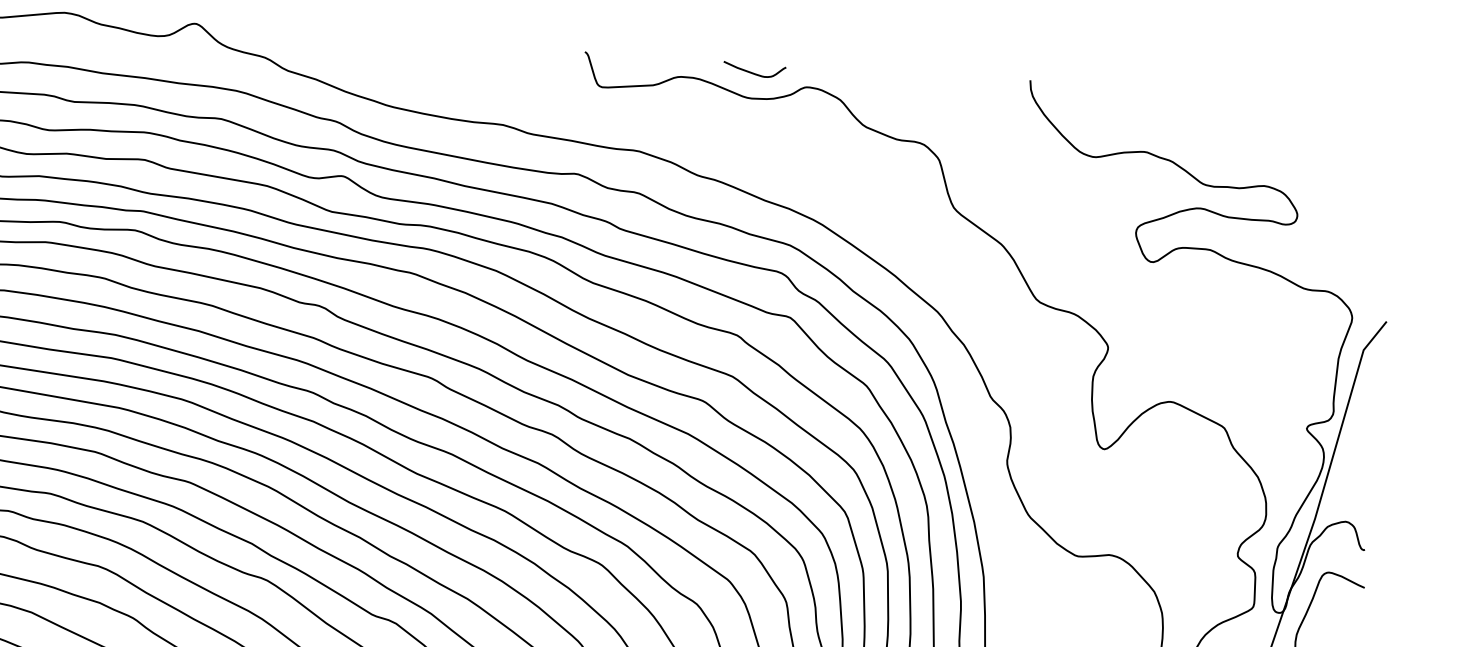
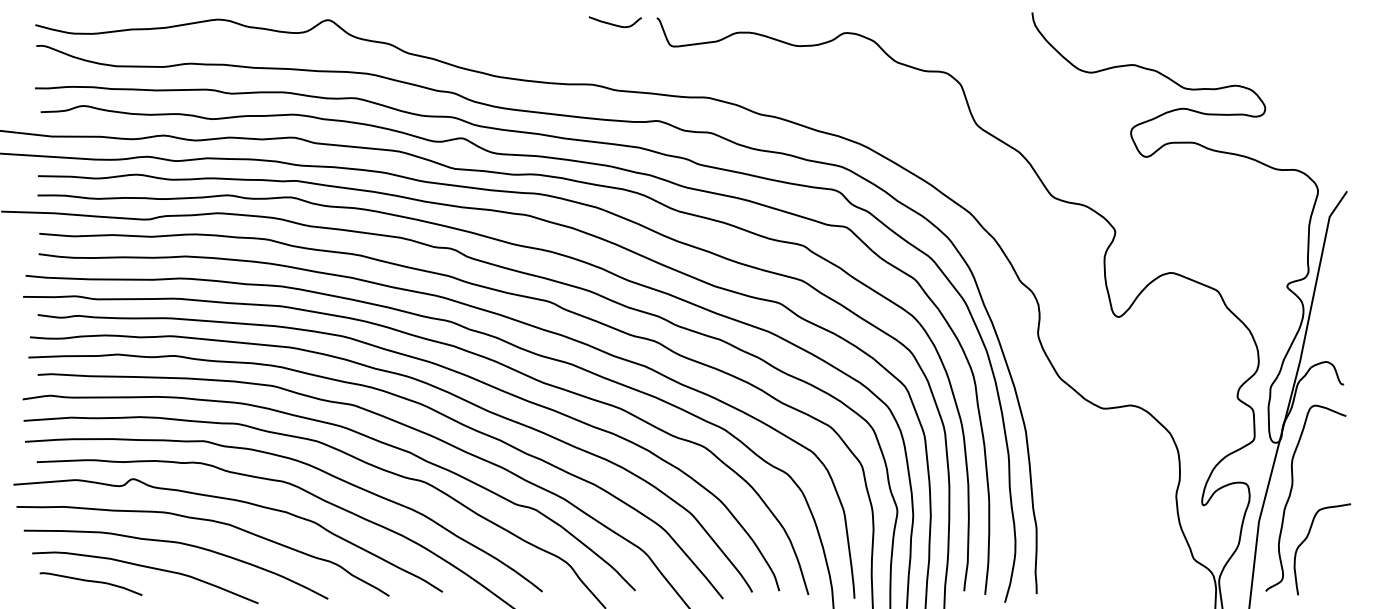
curve: (752, 71) -> (613, 23), moved

